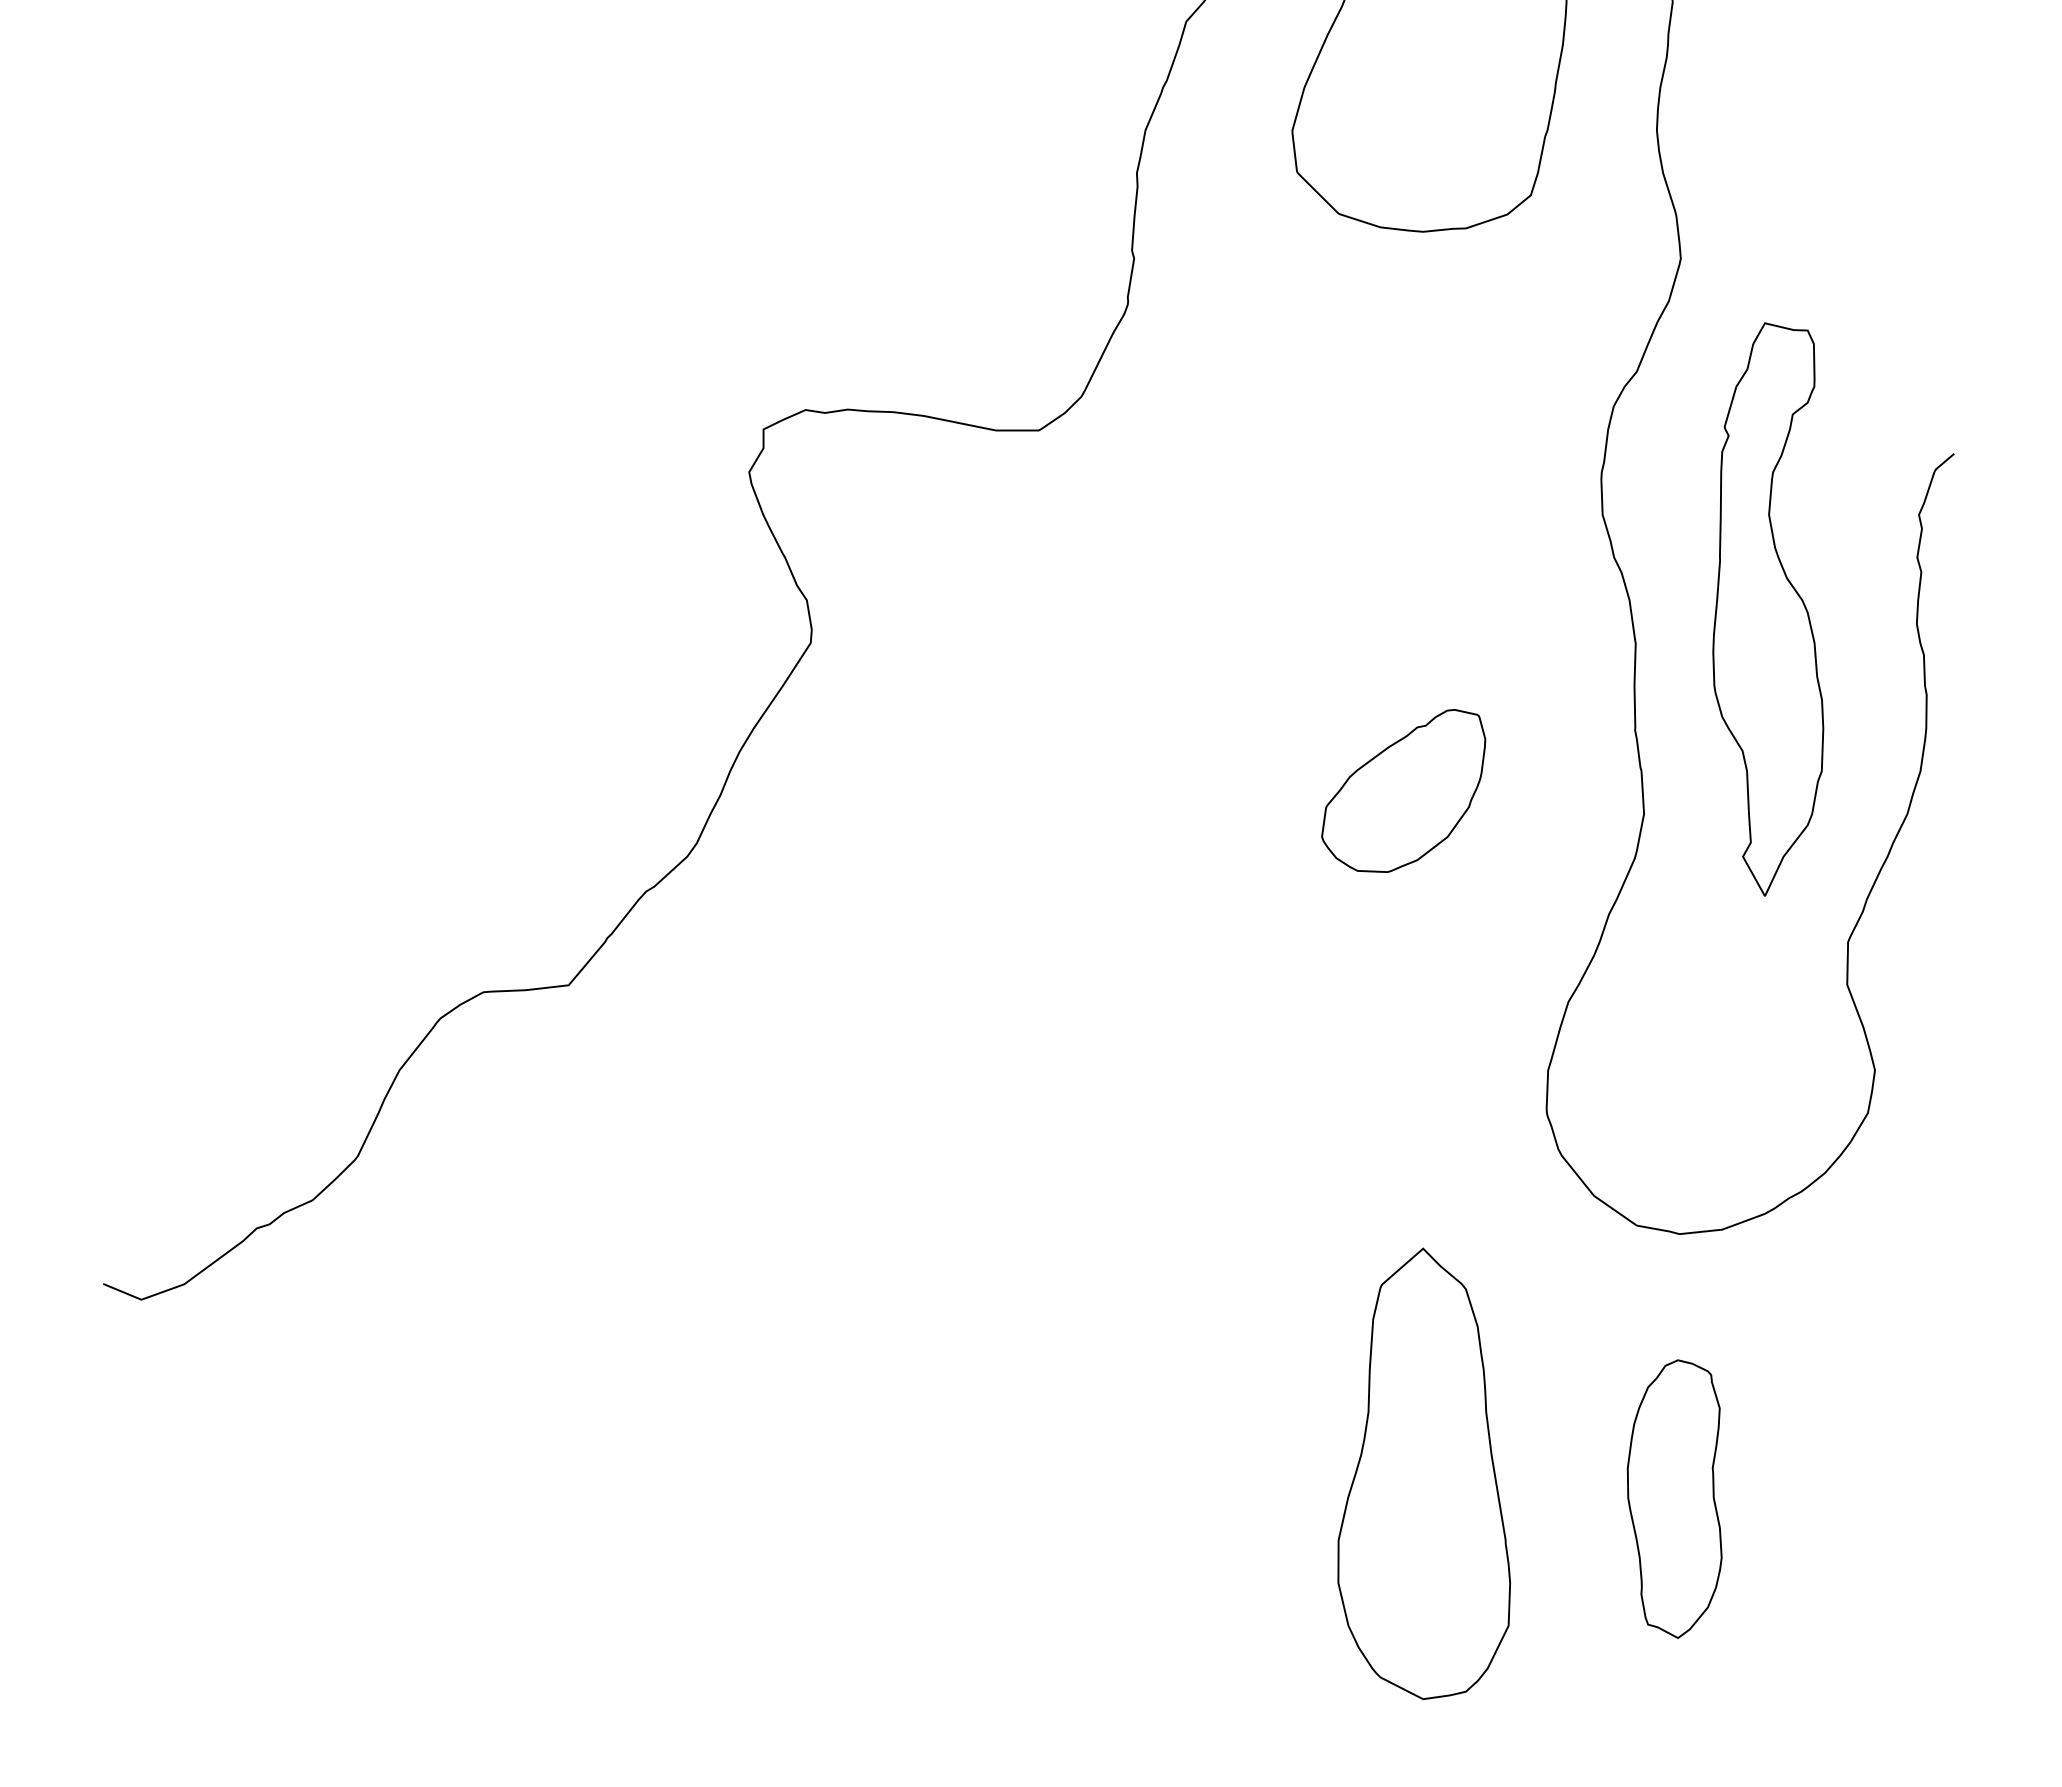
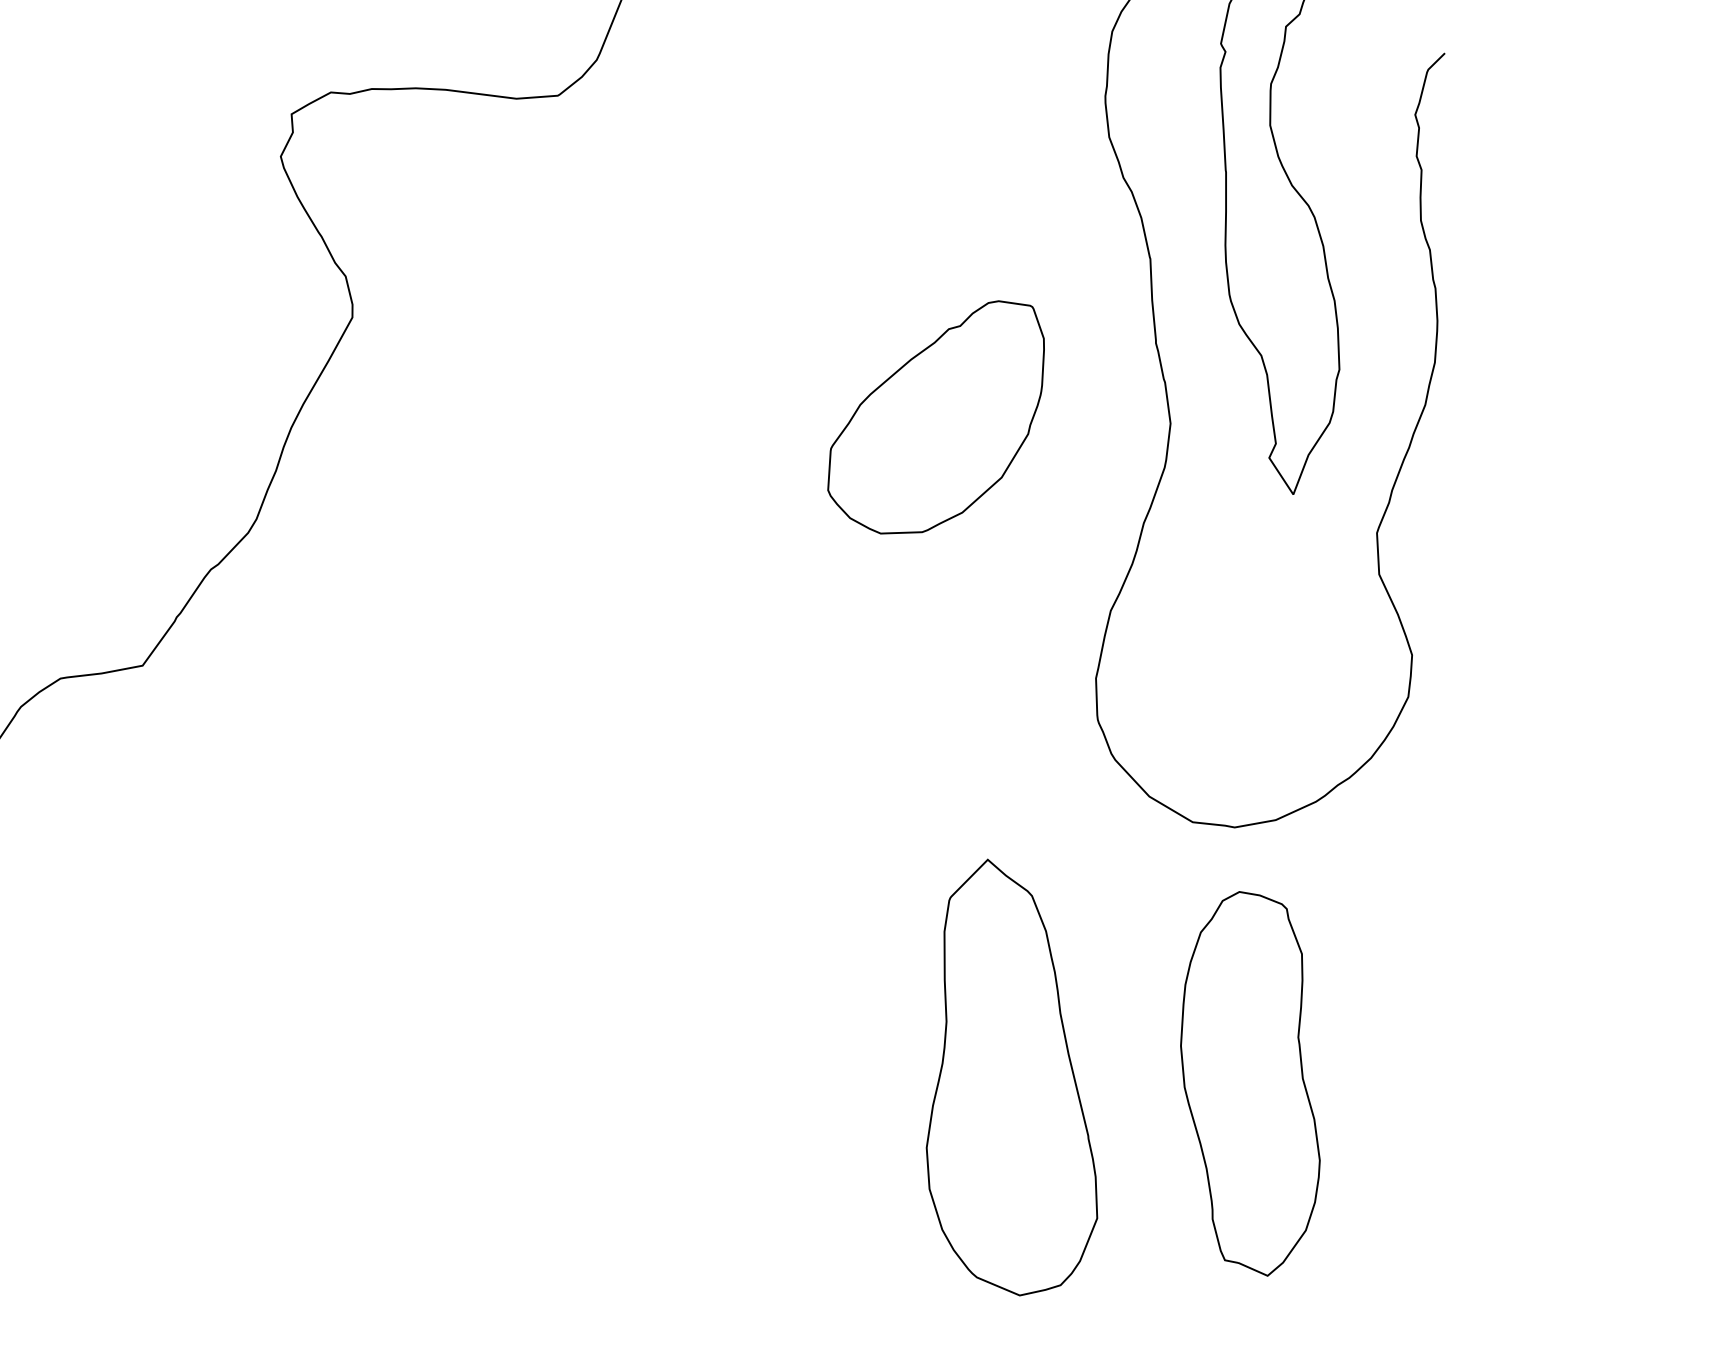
part: (1403, 790) -> (936, 418), size x1.43
part: (1674, 1498) -> (1248, 1083), size x1.43

